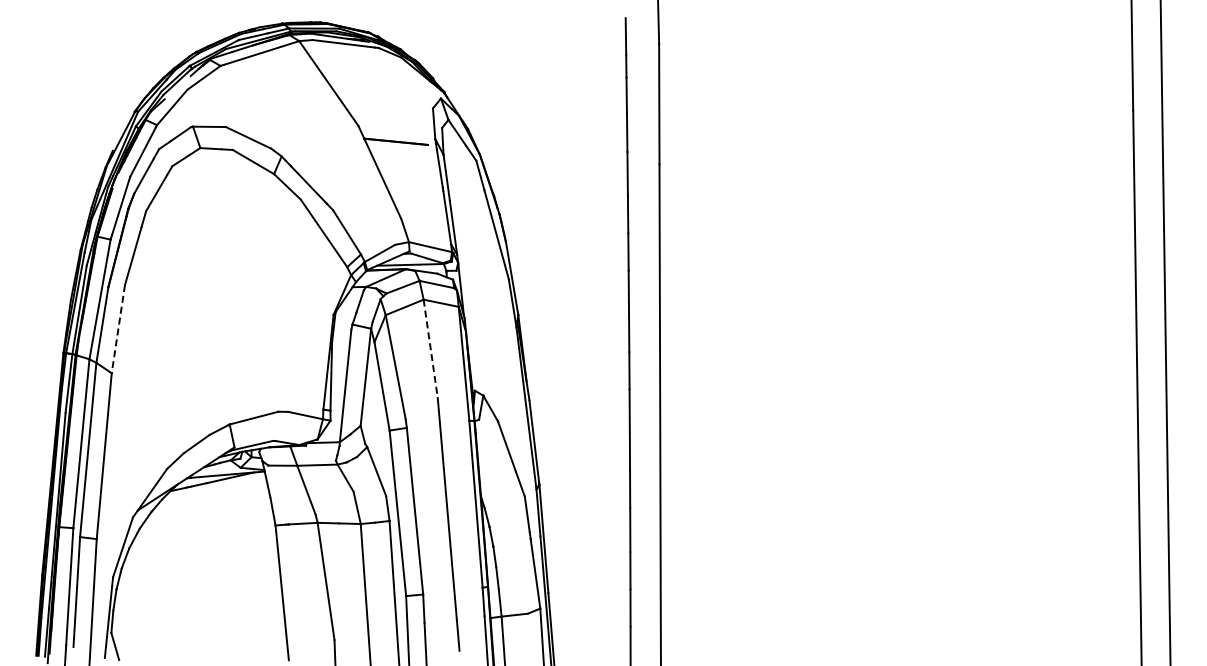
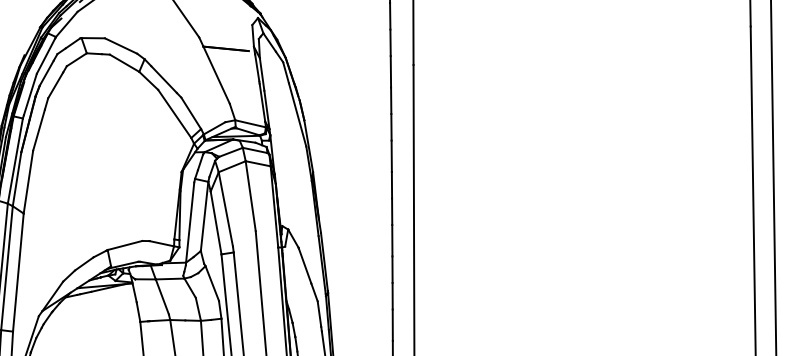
line: (118, 329) -> (28, 182), dashed -> solid
line: (430, 348) -> (250, 195), dashed -> solid

